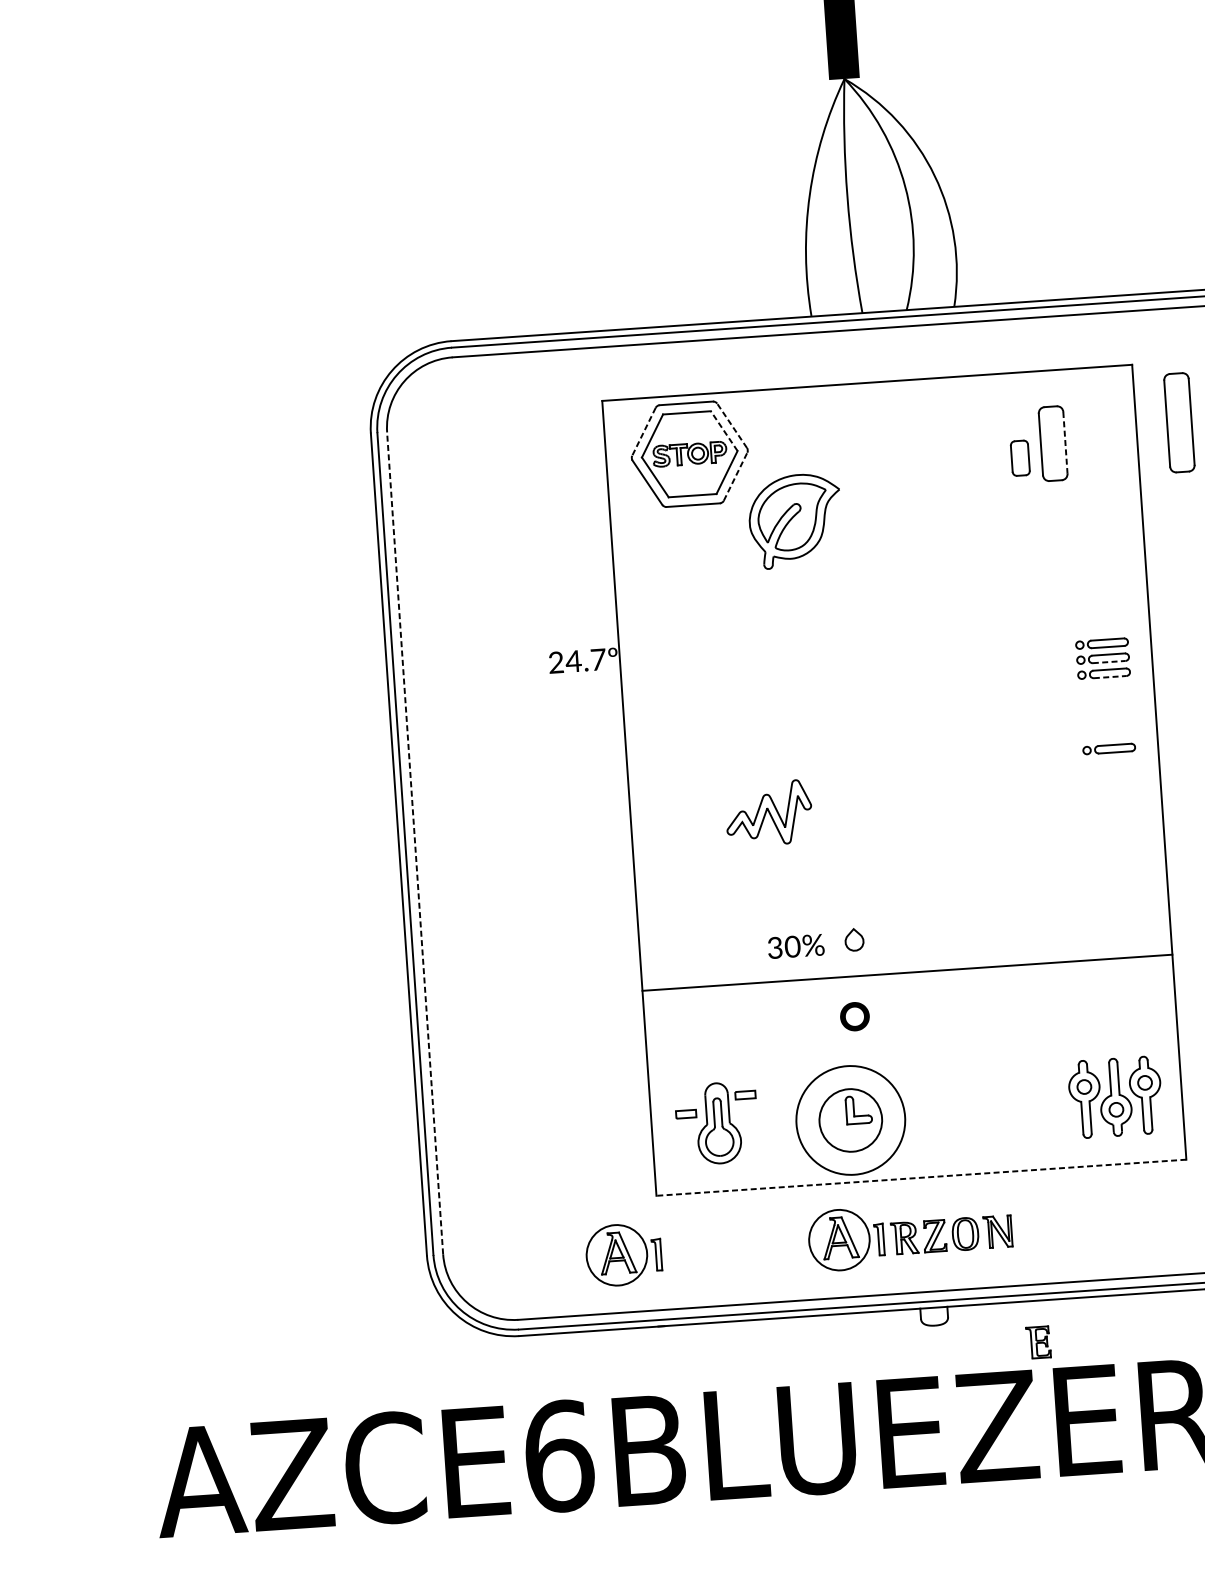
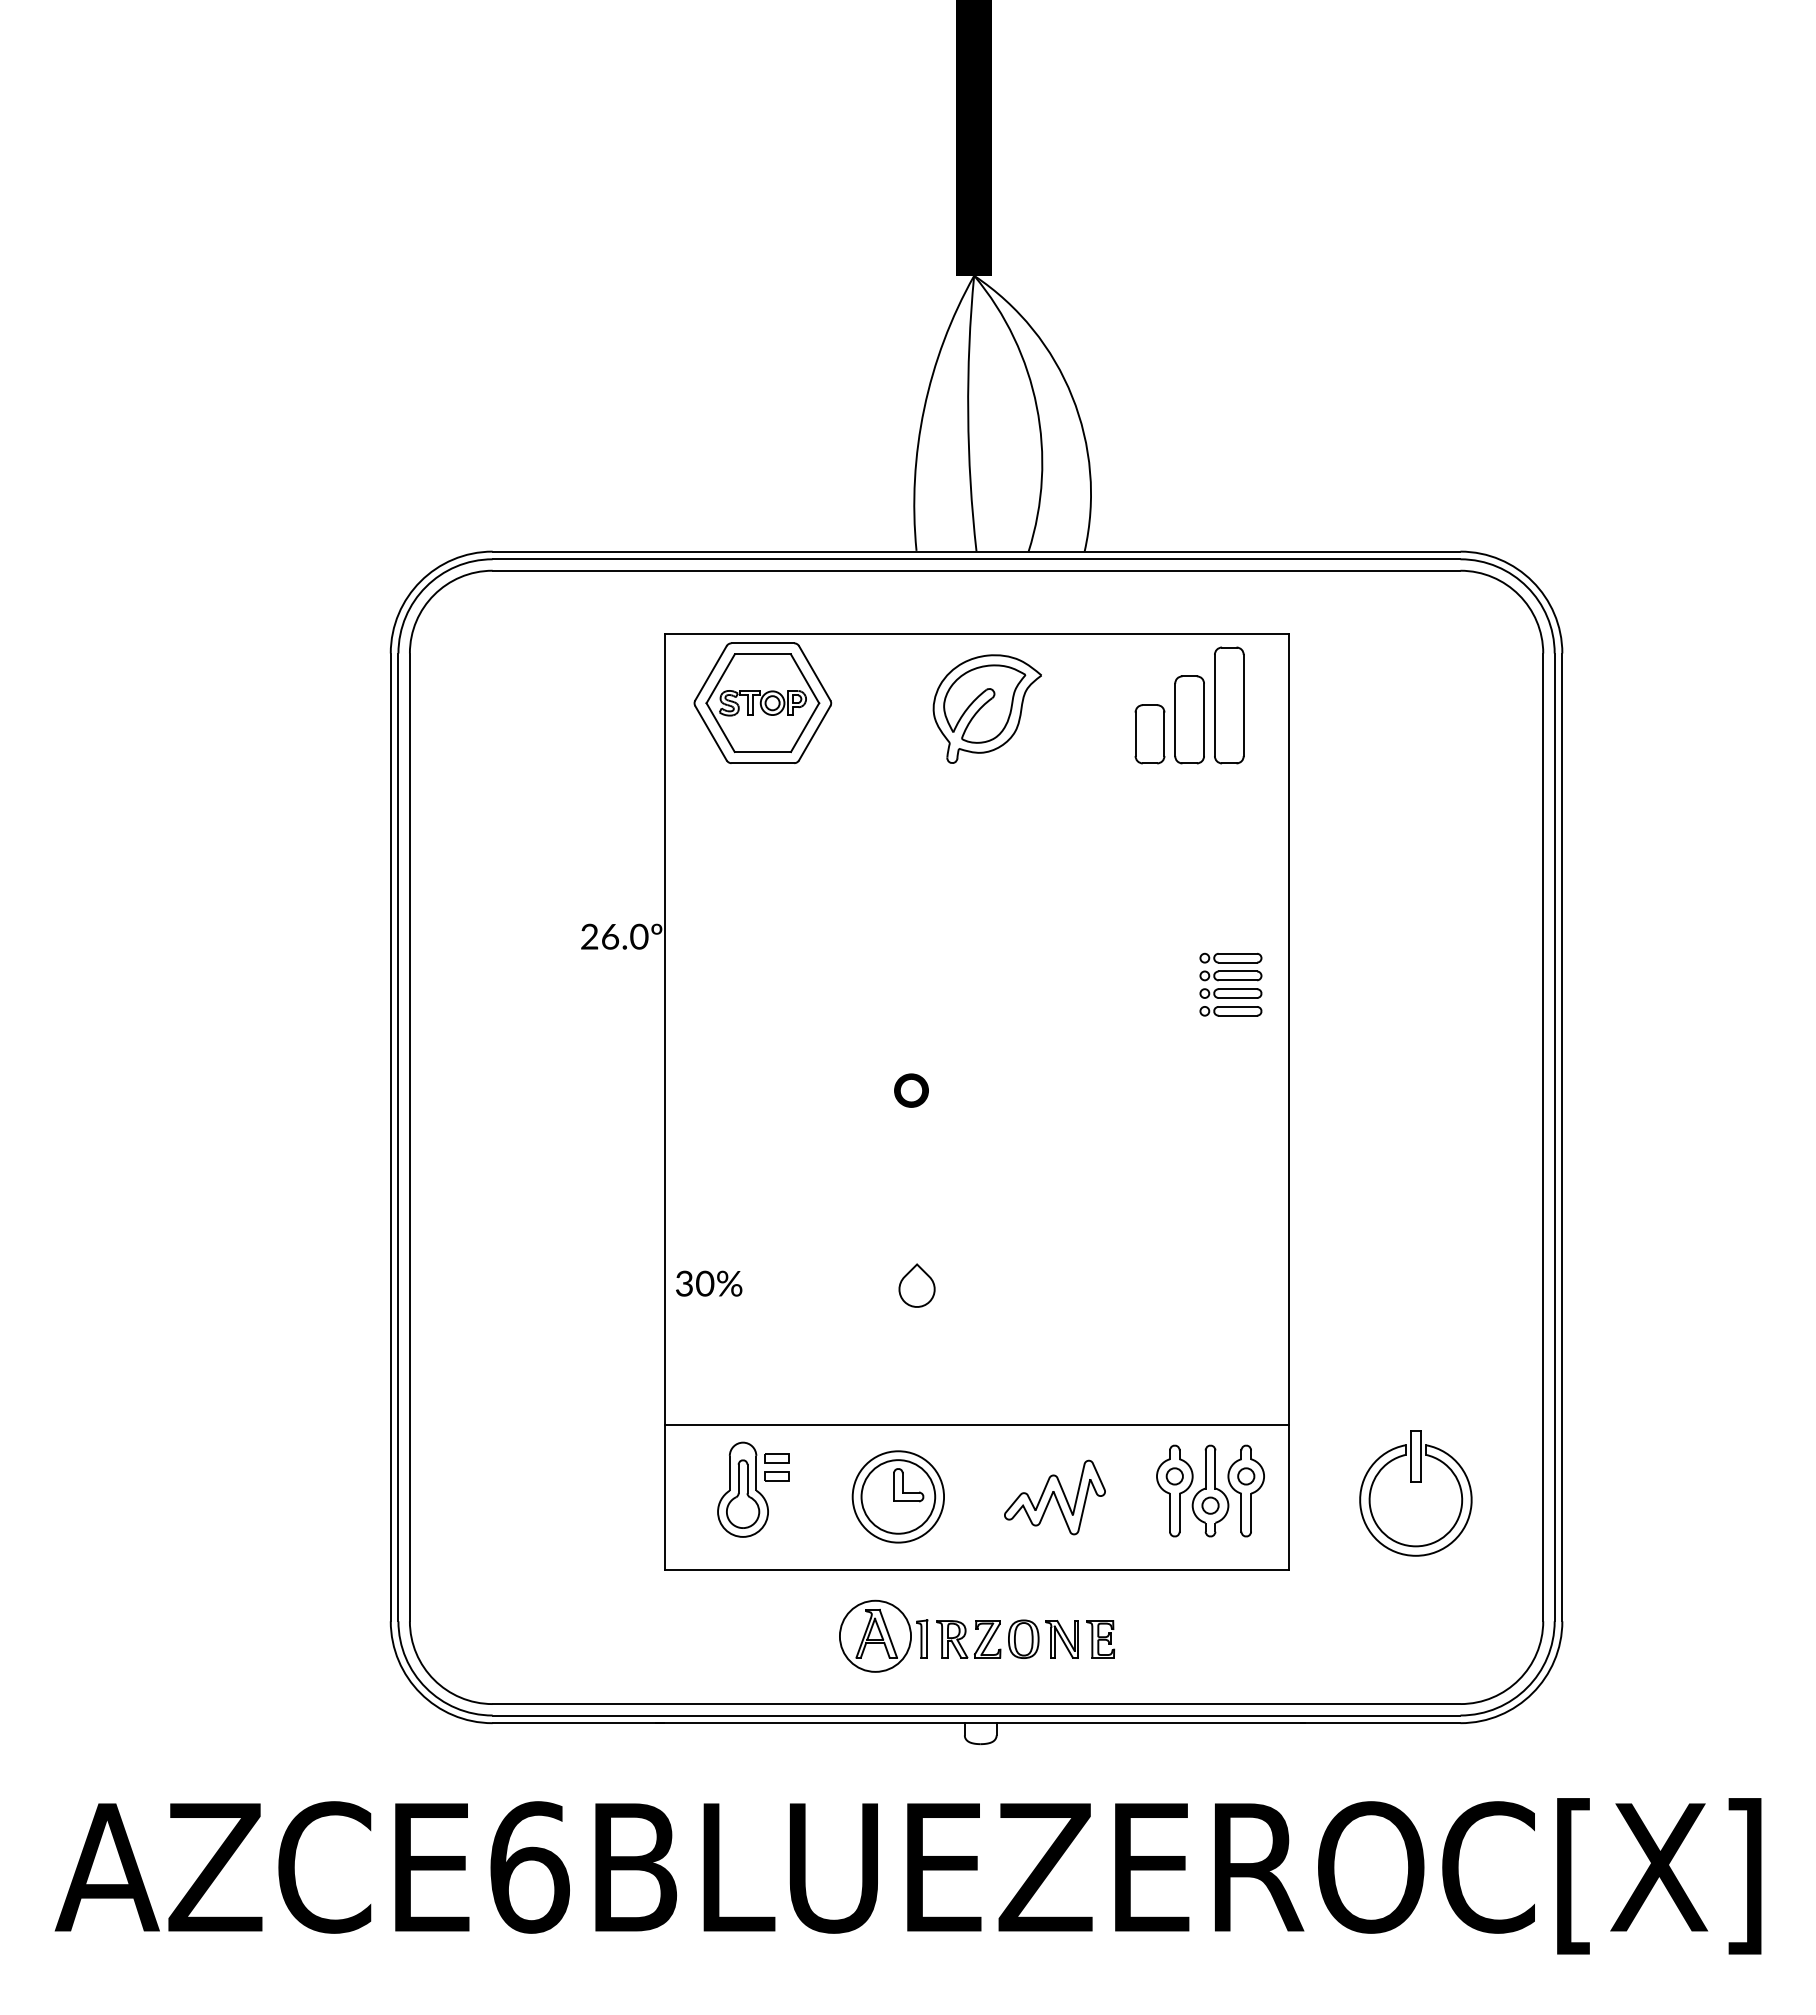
part: (1179, 422) -> (1229, 705), moved
line: (731, 425) -> (814, 672), dashed -> solid
line: (723, 430) -> (804, 678), dashed -> solid
line: (643, 432) -> (710, 673), dashed -> solid
line: (1065, 443) -> (1204, 720), dashed -> solid
part: (1019, 458) -> (1149, 734), size x1.43
line: (736, 476) -> (815, 732), dashed -> solid
part: (794, 520) -> (986, 708), moved
text: (585, 660) -> (624, 936), 24.7º -> 26.0º
line: (1109, 662) -> (1238, 980), dashed -> solid
line: (1110, 677) -> (1238, 998), dashed -> solid
part: (1108, 749) -> (1230, 1011), moved
part: (768, 813) -> (1054, 1497), moved
line: (414, 843) -> (409, 1137), dashed -> solid
part: (853, 939) -> (916, 1285), size x1.67
text: (796, 946) -> (709, 1283), moved
line: (907, 972) -> (976, 1425), moved
text: (854, 1016) -> (911, 1090), moved
part: (685, 1114) -> (776, 1476), moved
circle: (850, 1120) -> (898, 1496), size x0.71
line: (921, 1177) -> (976, 1569), dashed -> solid
part: (623, 1254) -> (621, 1635), removed
part: (1038, 1342) -> (1100, 1639), moved

